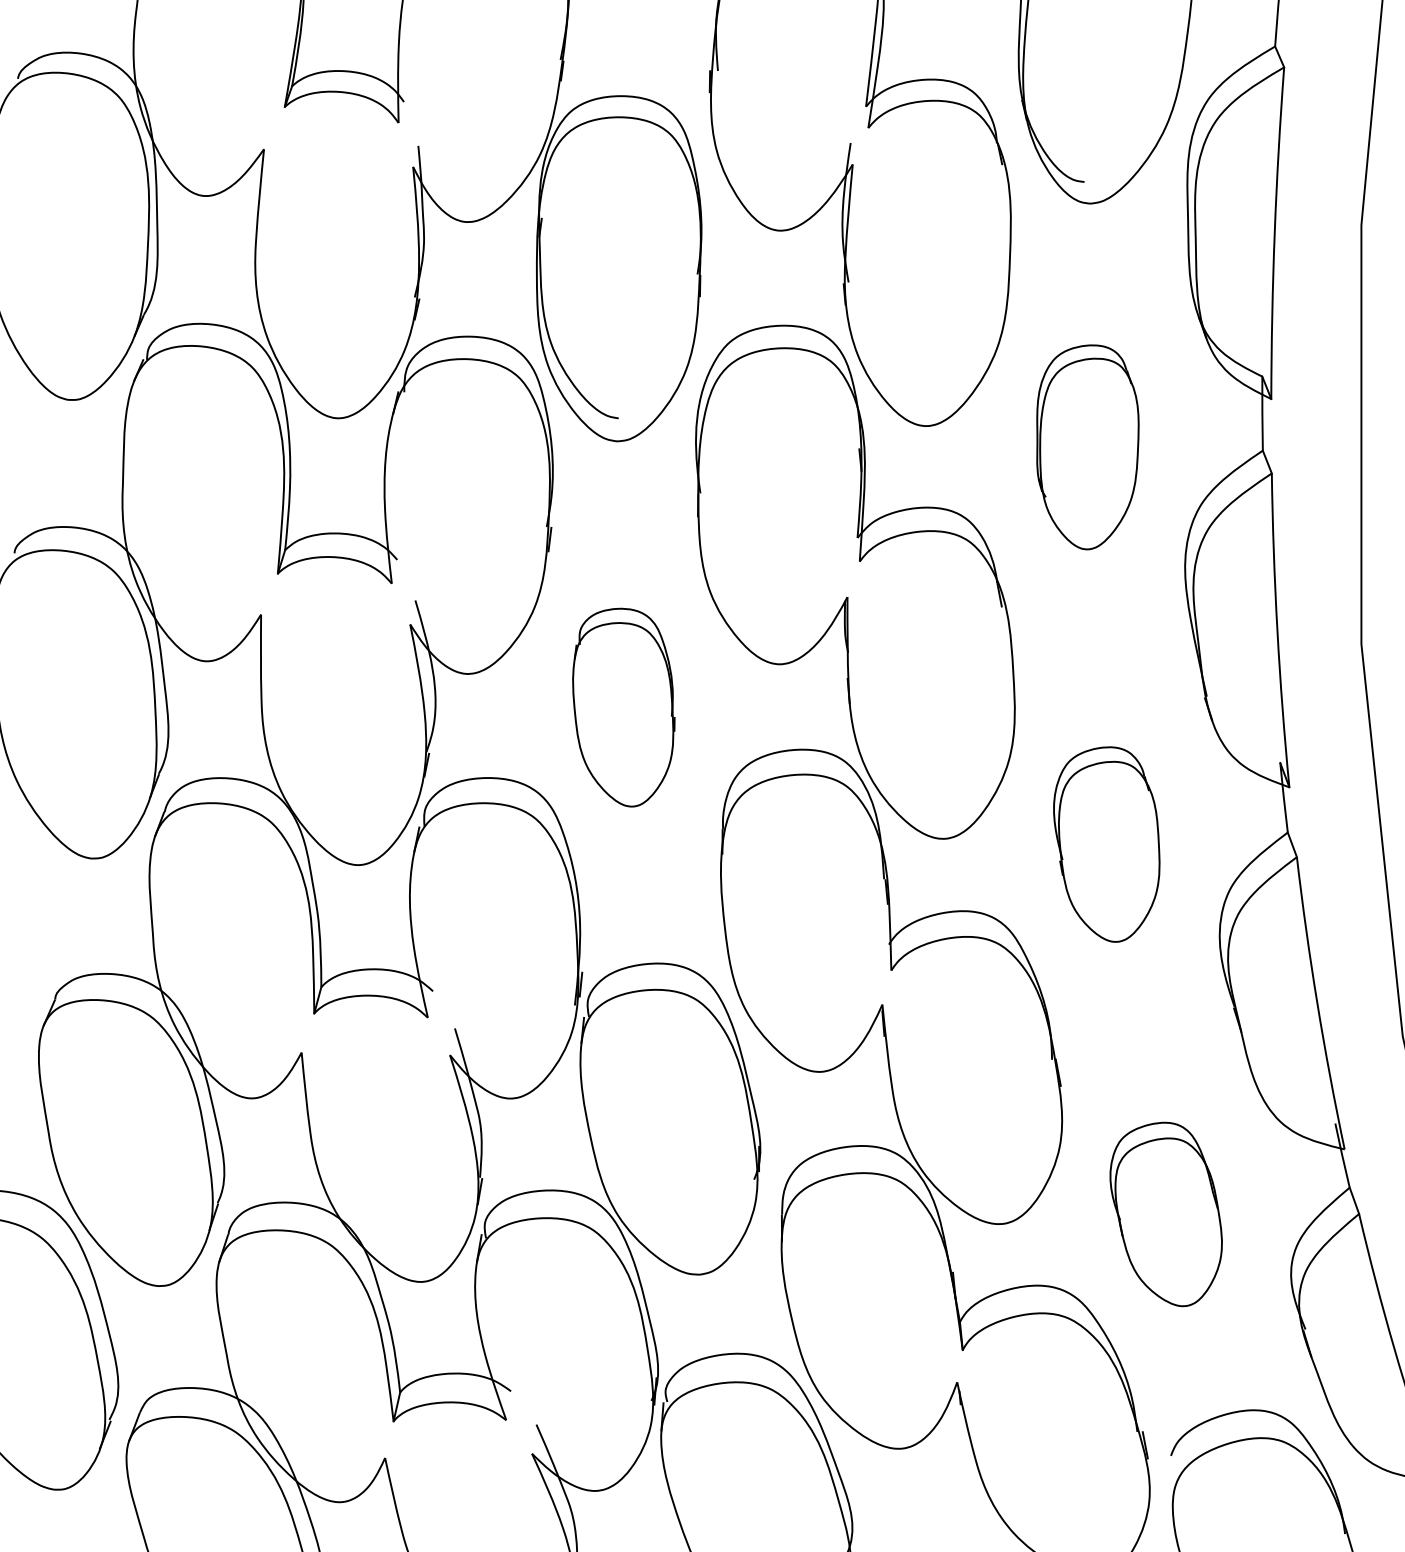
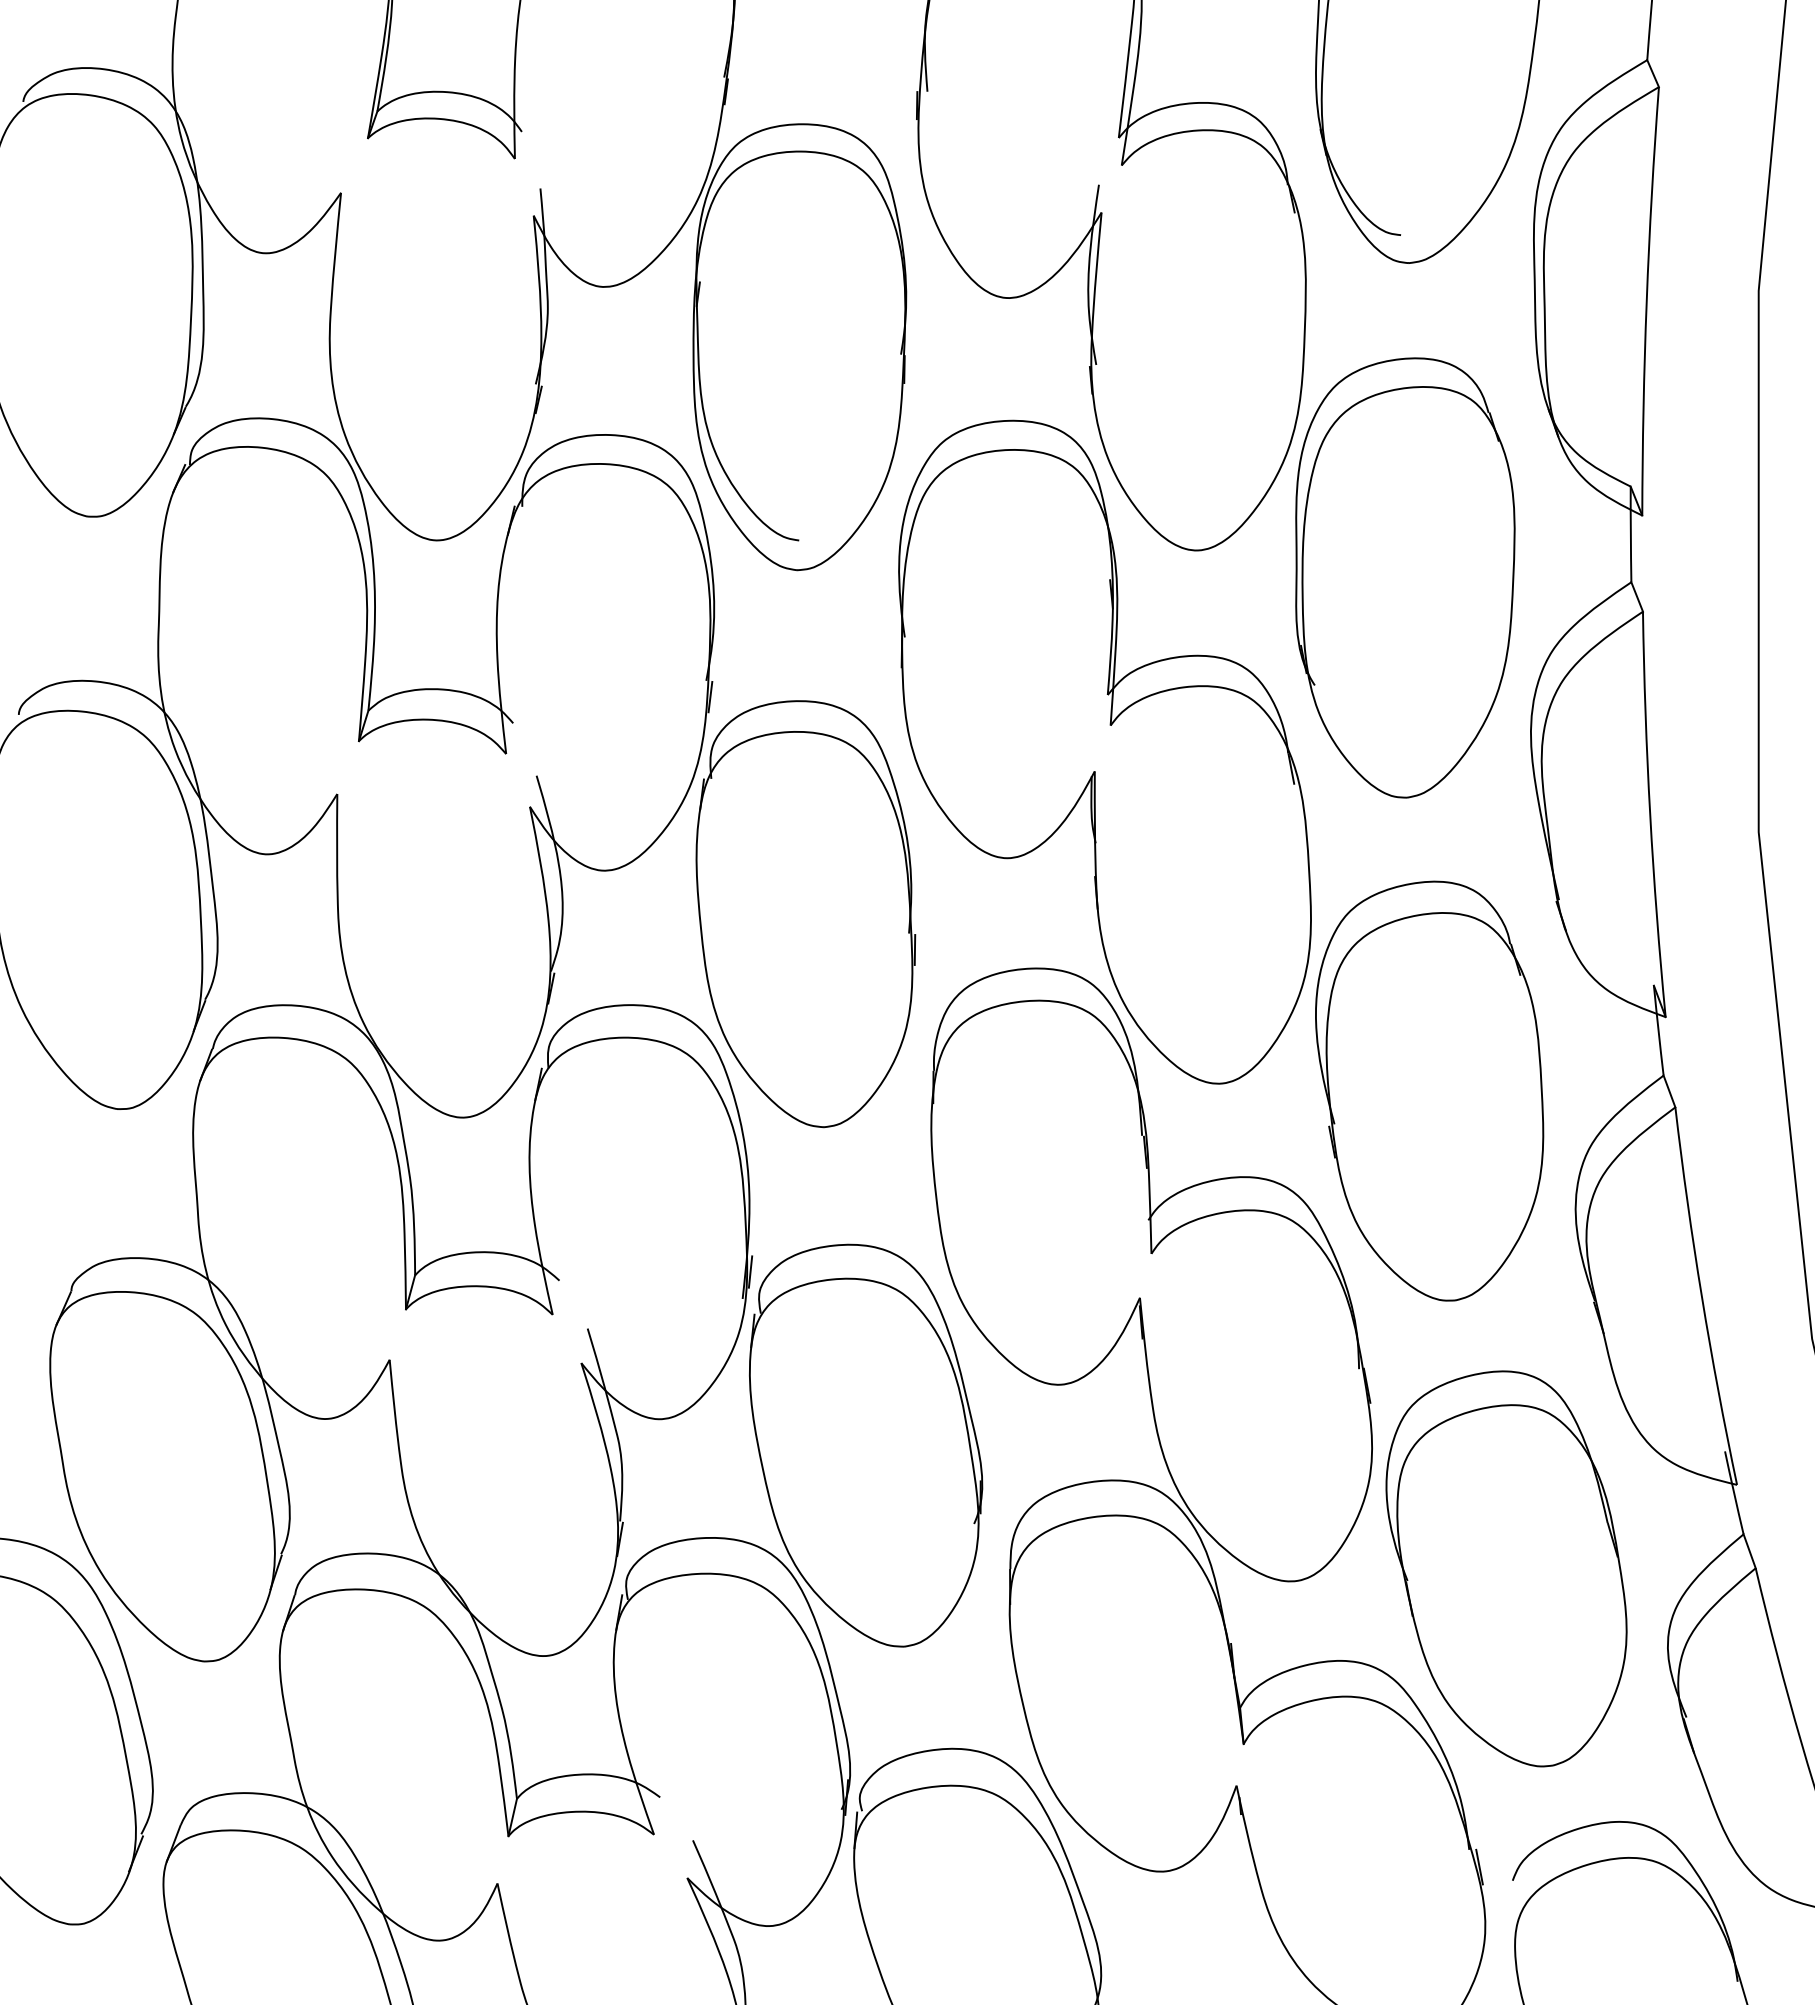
part: (1088, 447) -> (1405, 577), size x1.67
part: (623, 707) -> (805, 914), size x1.67
part: (1106, 844) -> (1429, 1090), size x1.67
part: (1166, 1214) -> (1506, 1568), size x1.67

